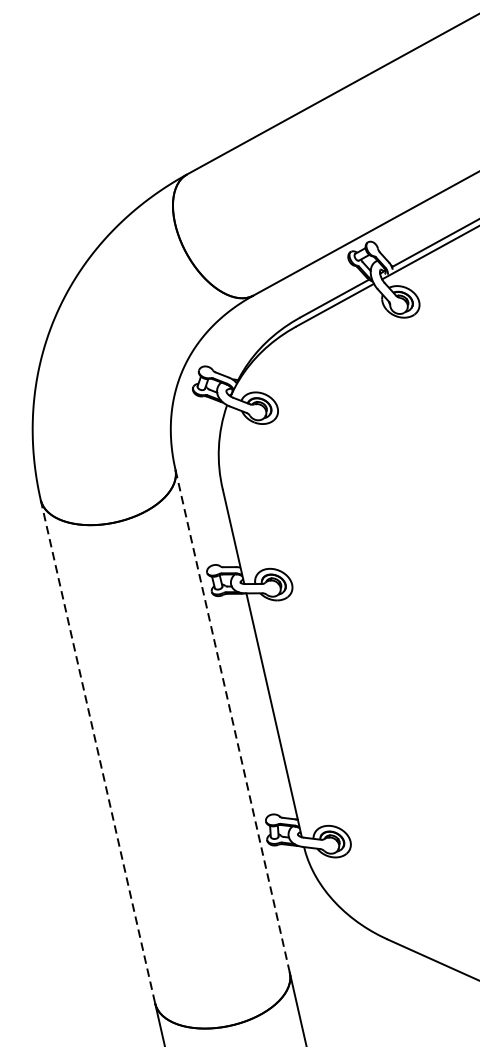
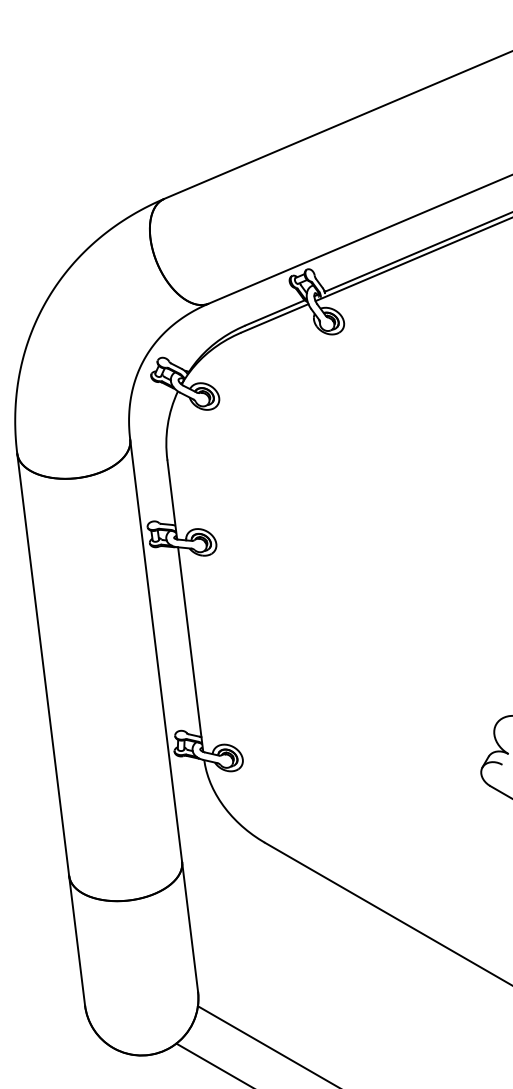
line: (232, 720) -> (156, 650), dashed -> solid
line: (98, 751) -> (43, 664), dashed -> solid

